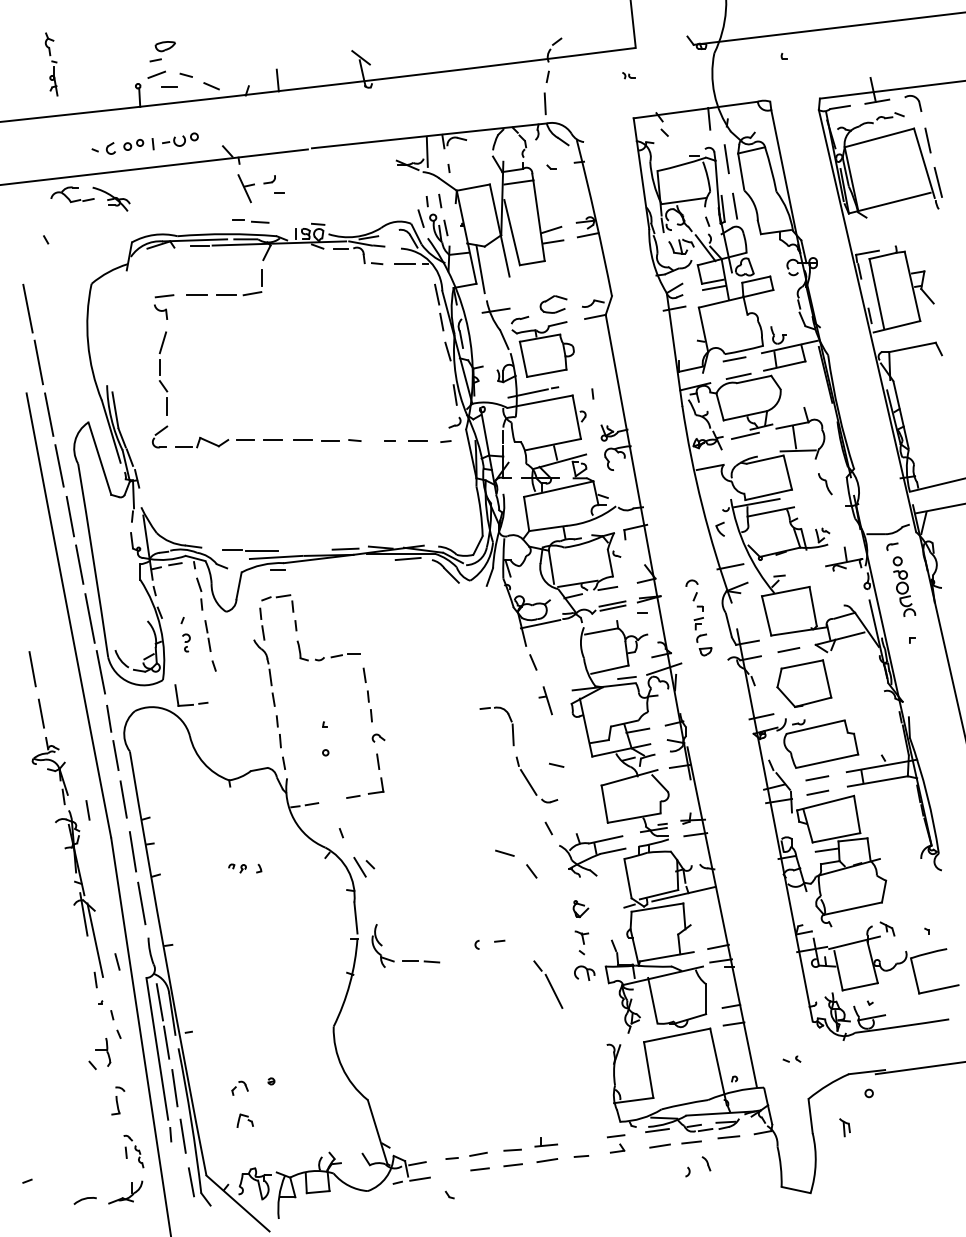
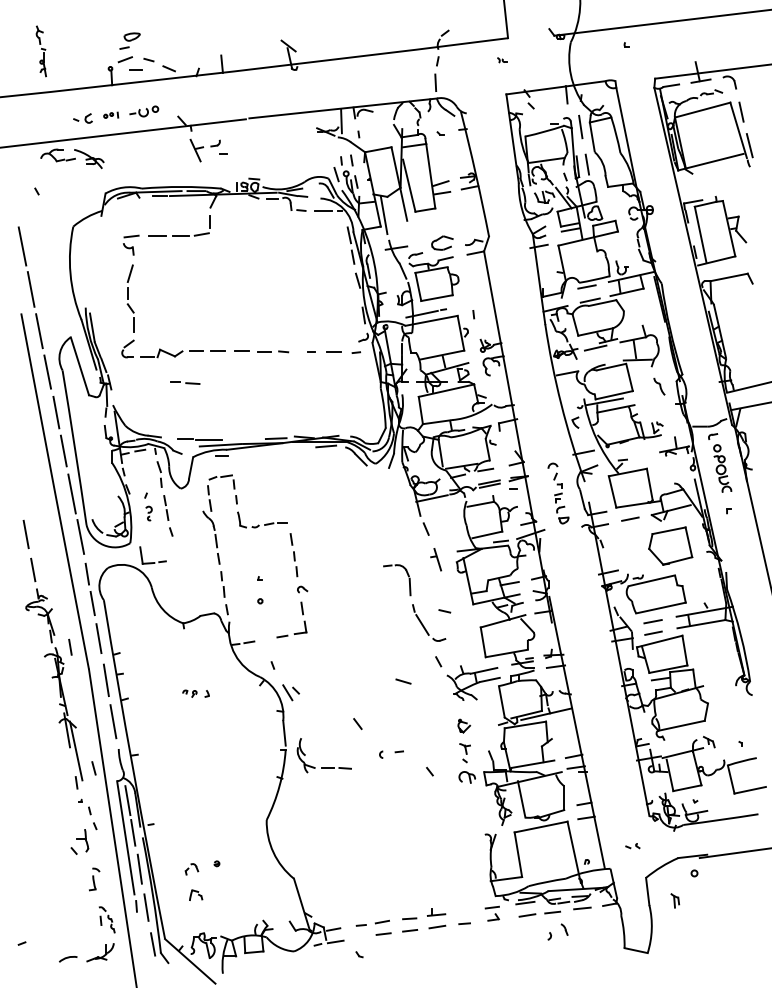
part: (138, 144) -> (110, 115), size x0.6
part: (250, 221) -> (185, 382), moved
part: (804, 683) -> (670, 545), moved
line: (531, 871) -> (357, 724), moved
line: (553, 990) -> (442, 791), removed

